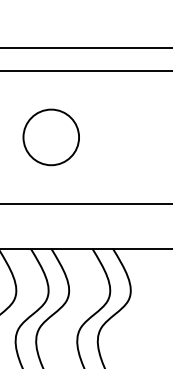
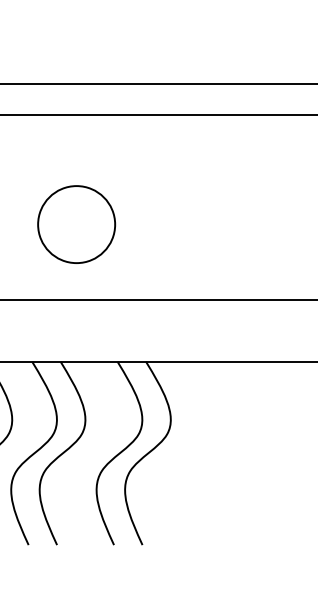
circle: (51, 137) -> (76, 224), moved

